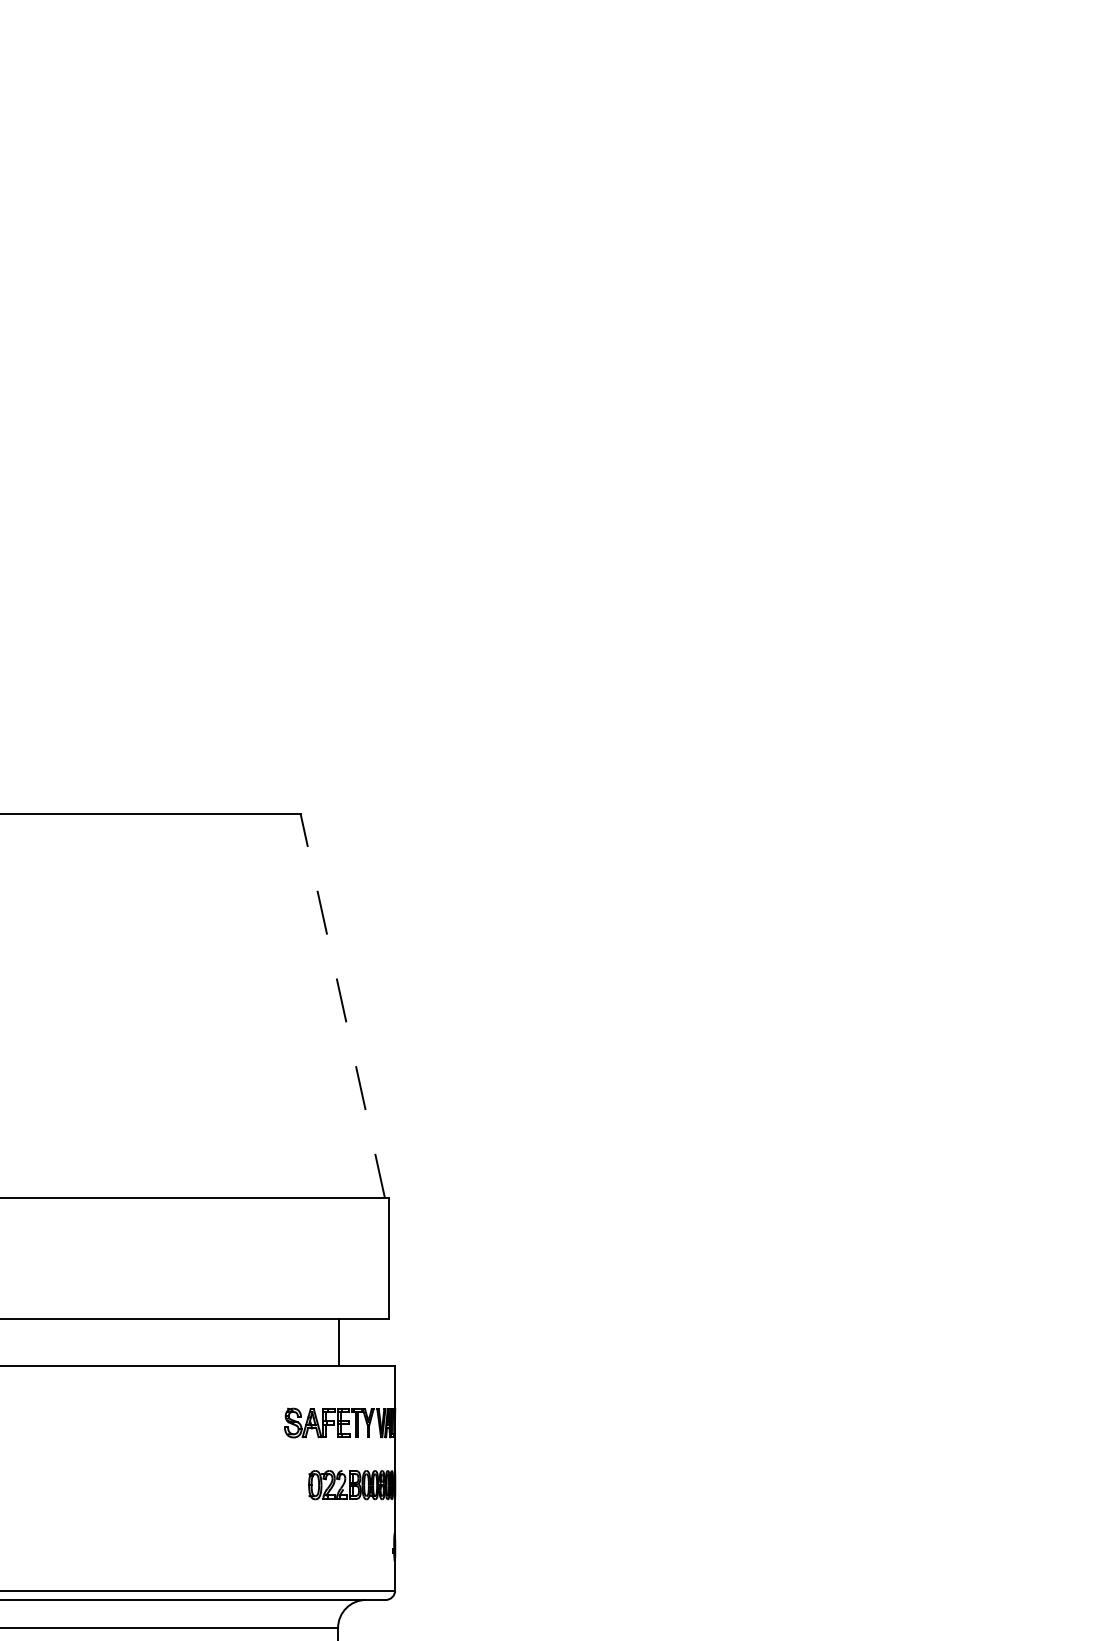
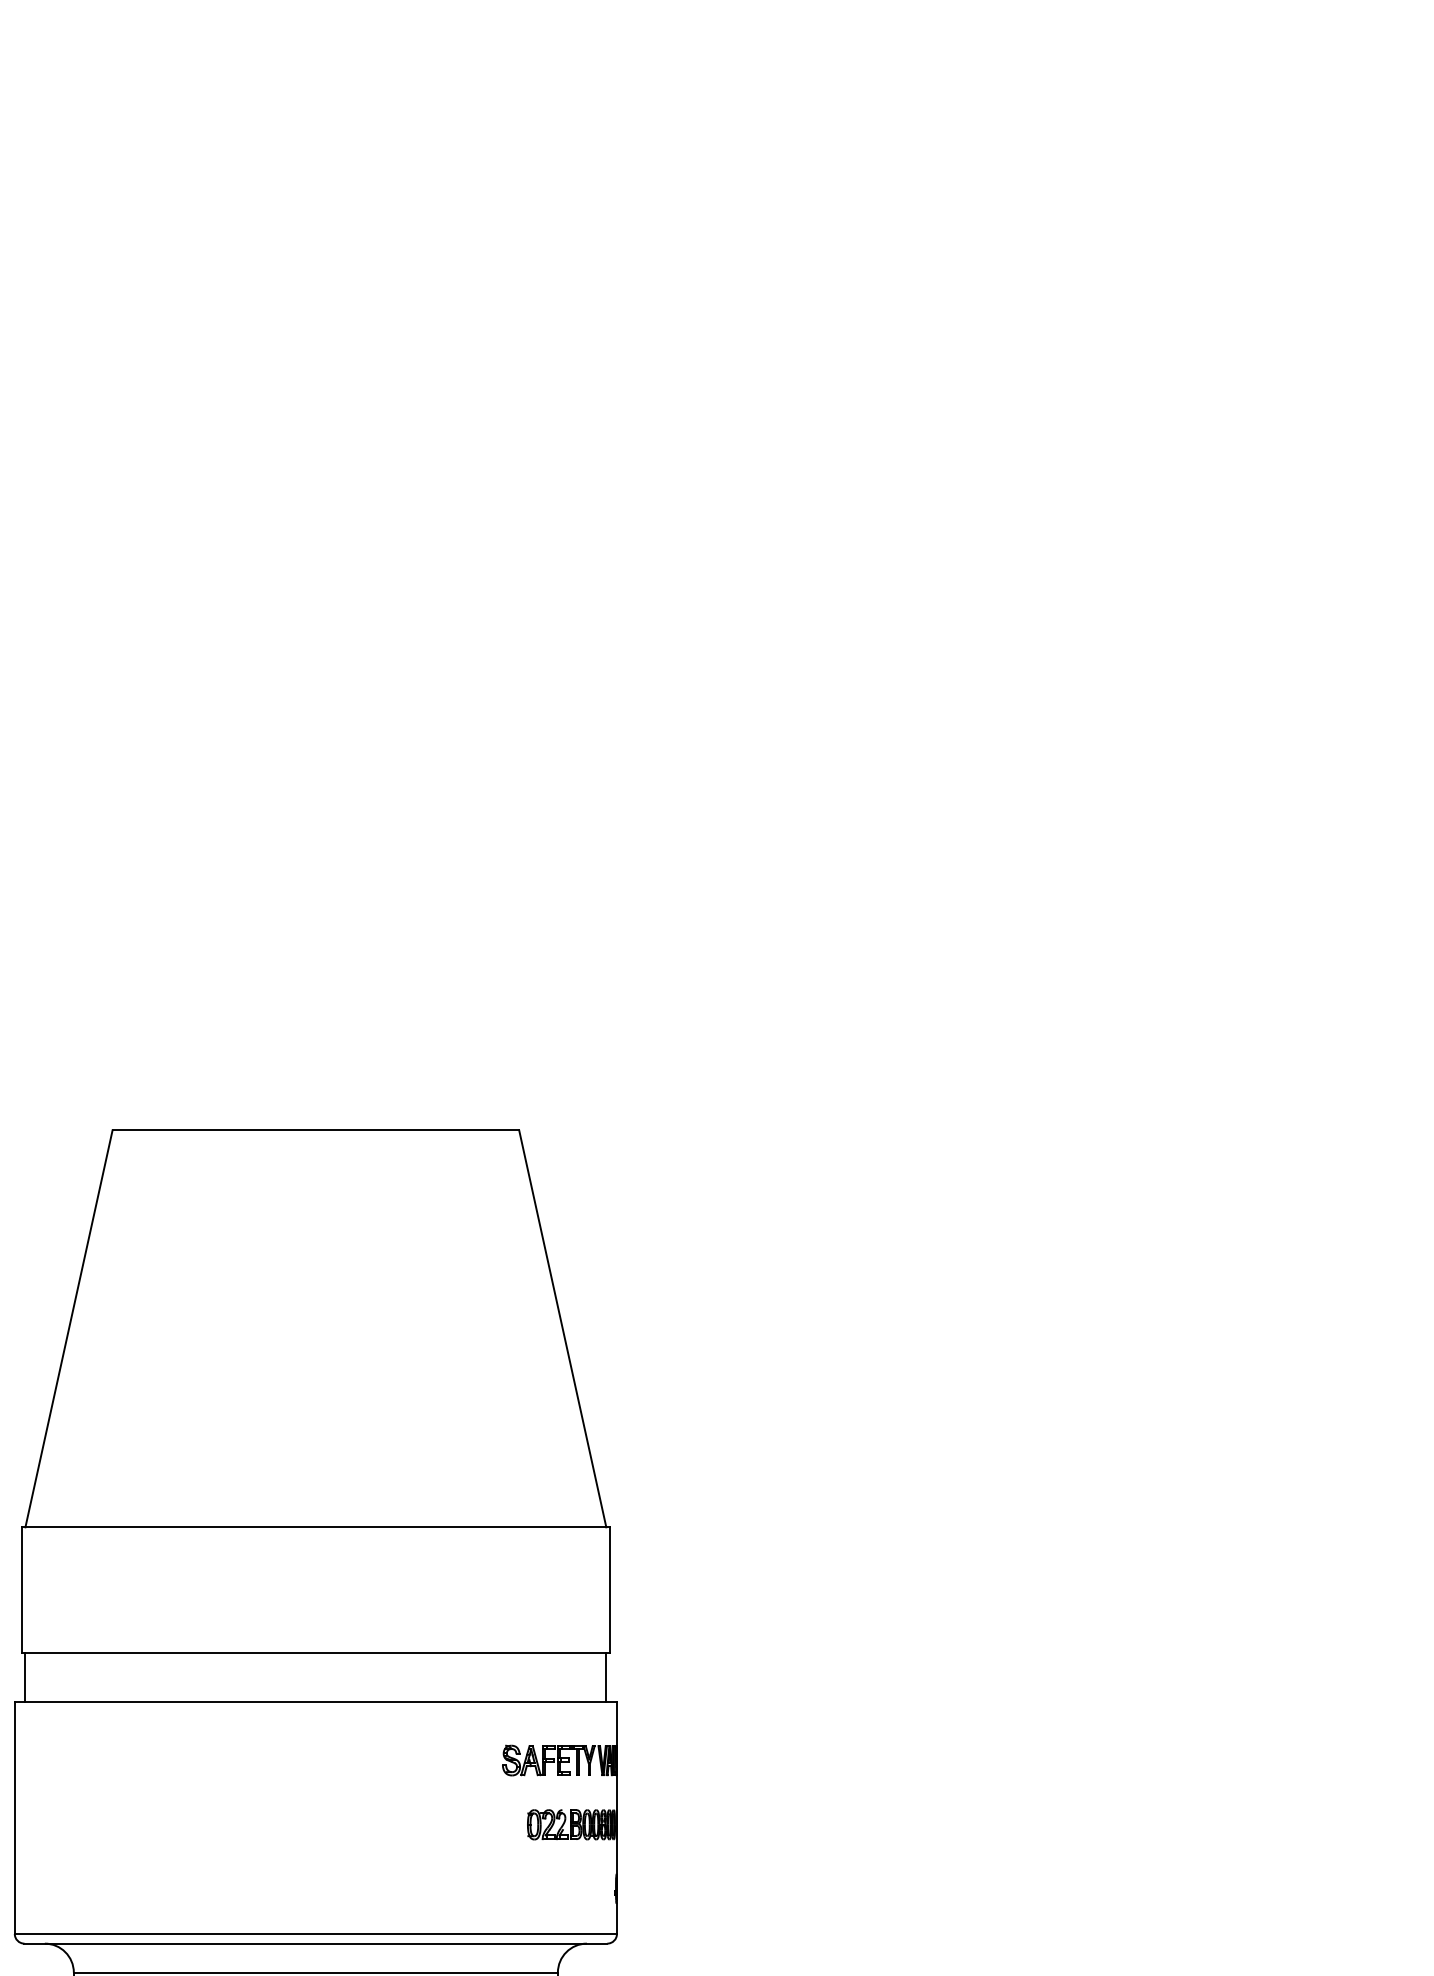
line: (342, 1005) -> (562, 1328), dashed -> solid
line: (338, 1342) -> (606, 1677), moved

